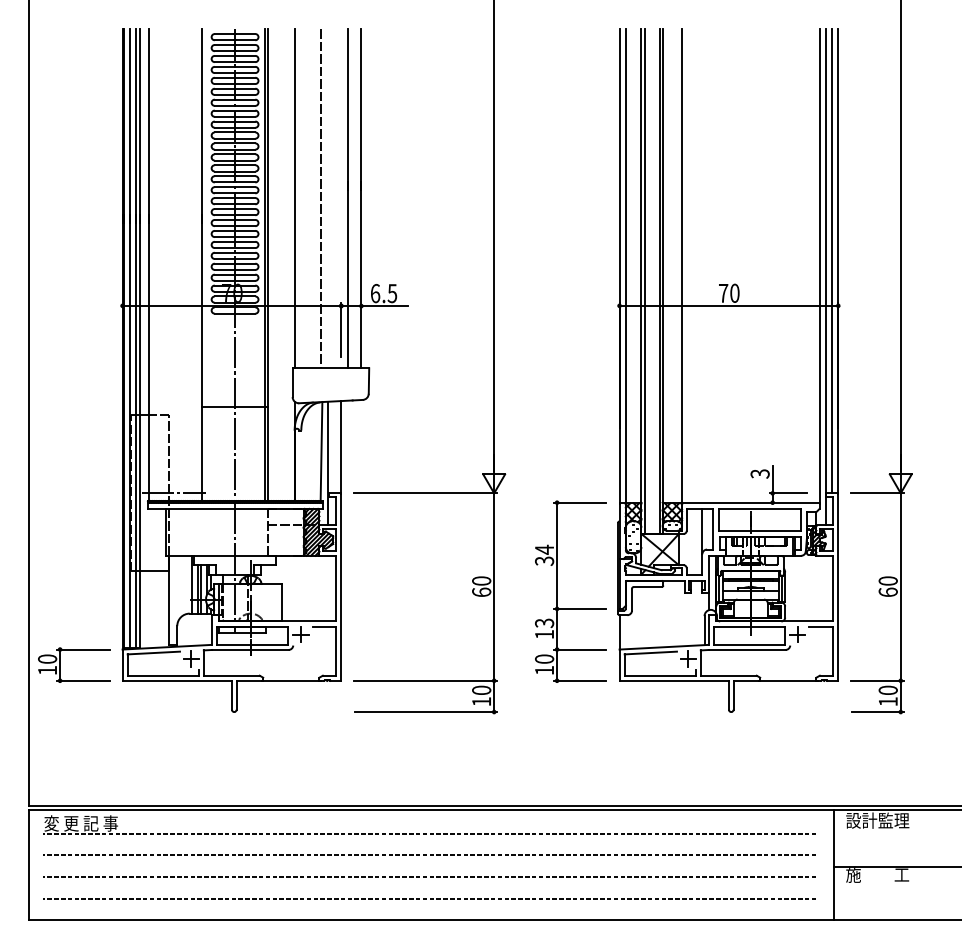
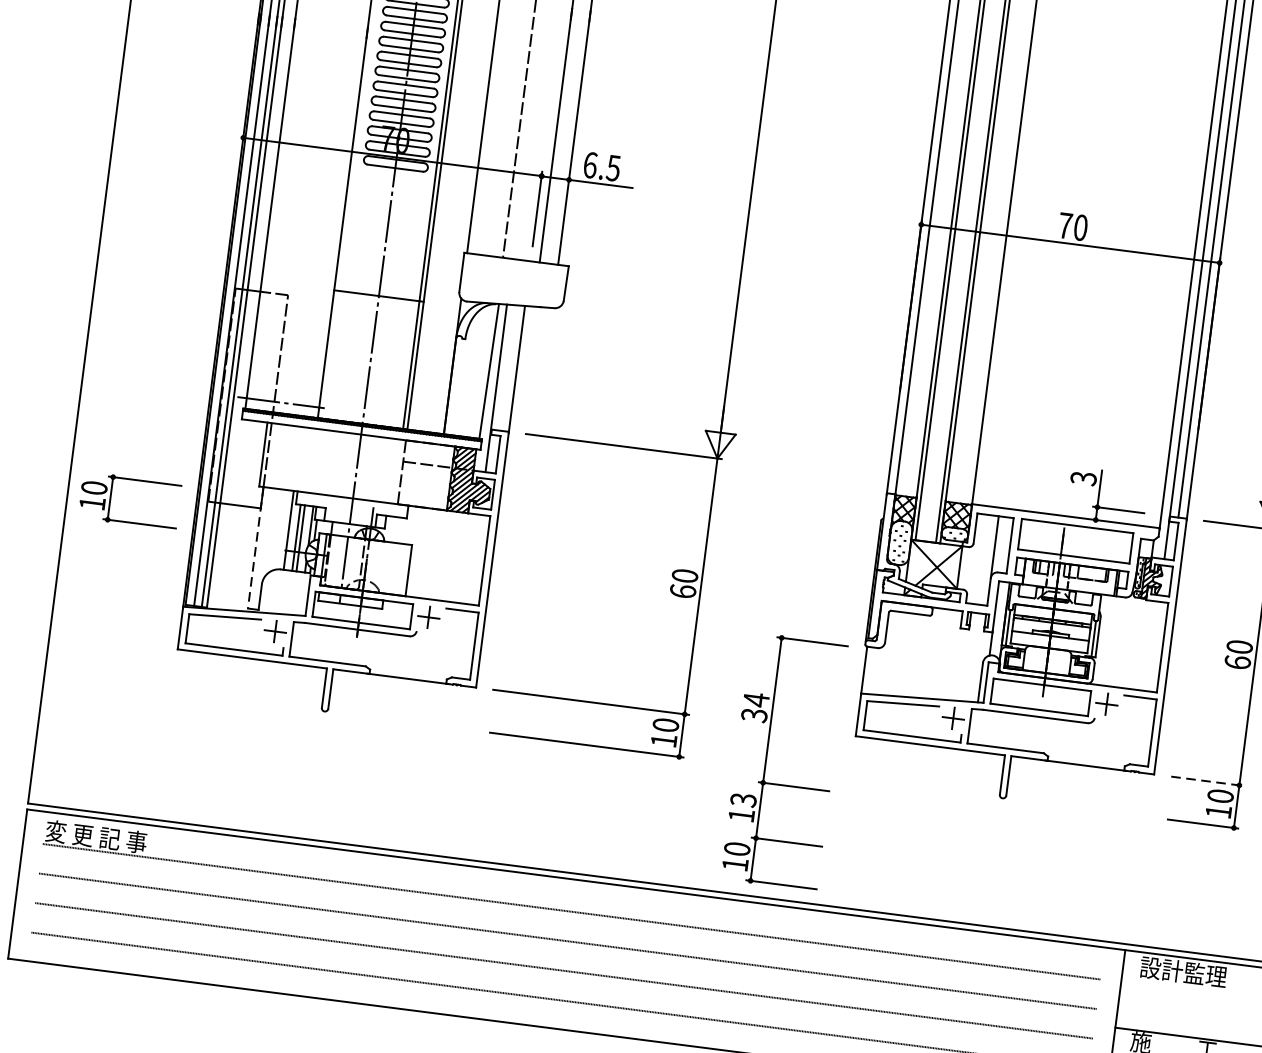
part: (557, 591) -> (766, 759), moved
line: (169, 600) -> (255, 548), solid -> dashed
part: (74, 650) -> (132, 480), moved
line: (877, 680) -> (1207, 780), solid -> dashed

